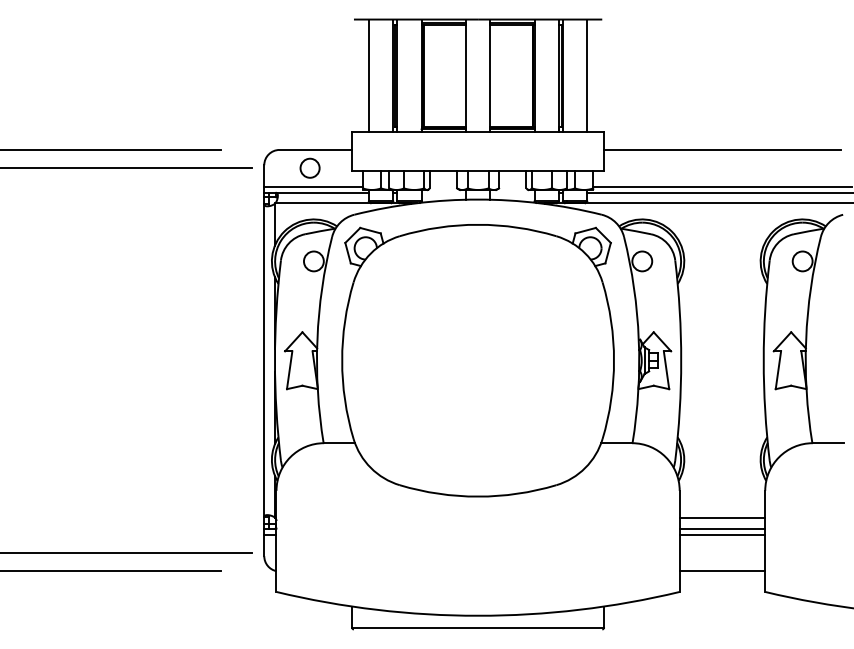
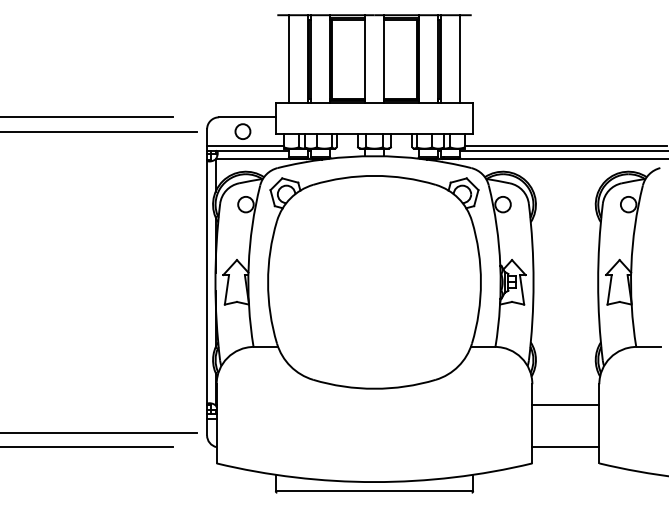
line: (722, 149) -> (565, 116), removed
line: (722, 528) -> (565, 413), removed
line: (722, 534) -> (565, 418), removed

